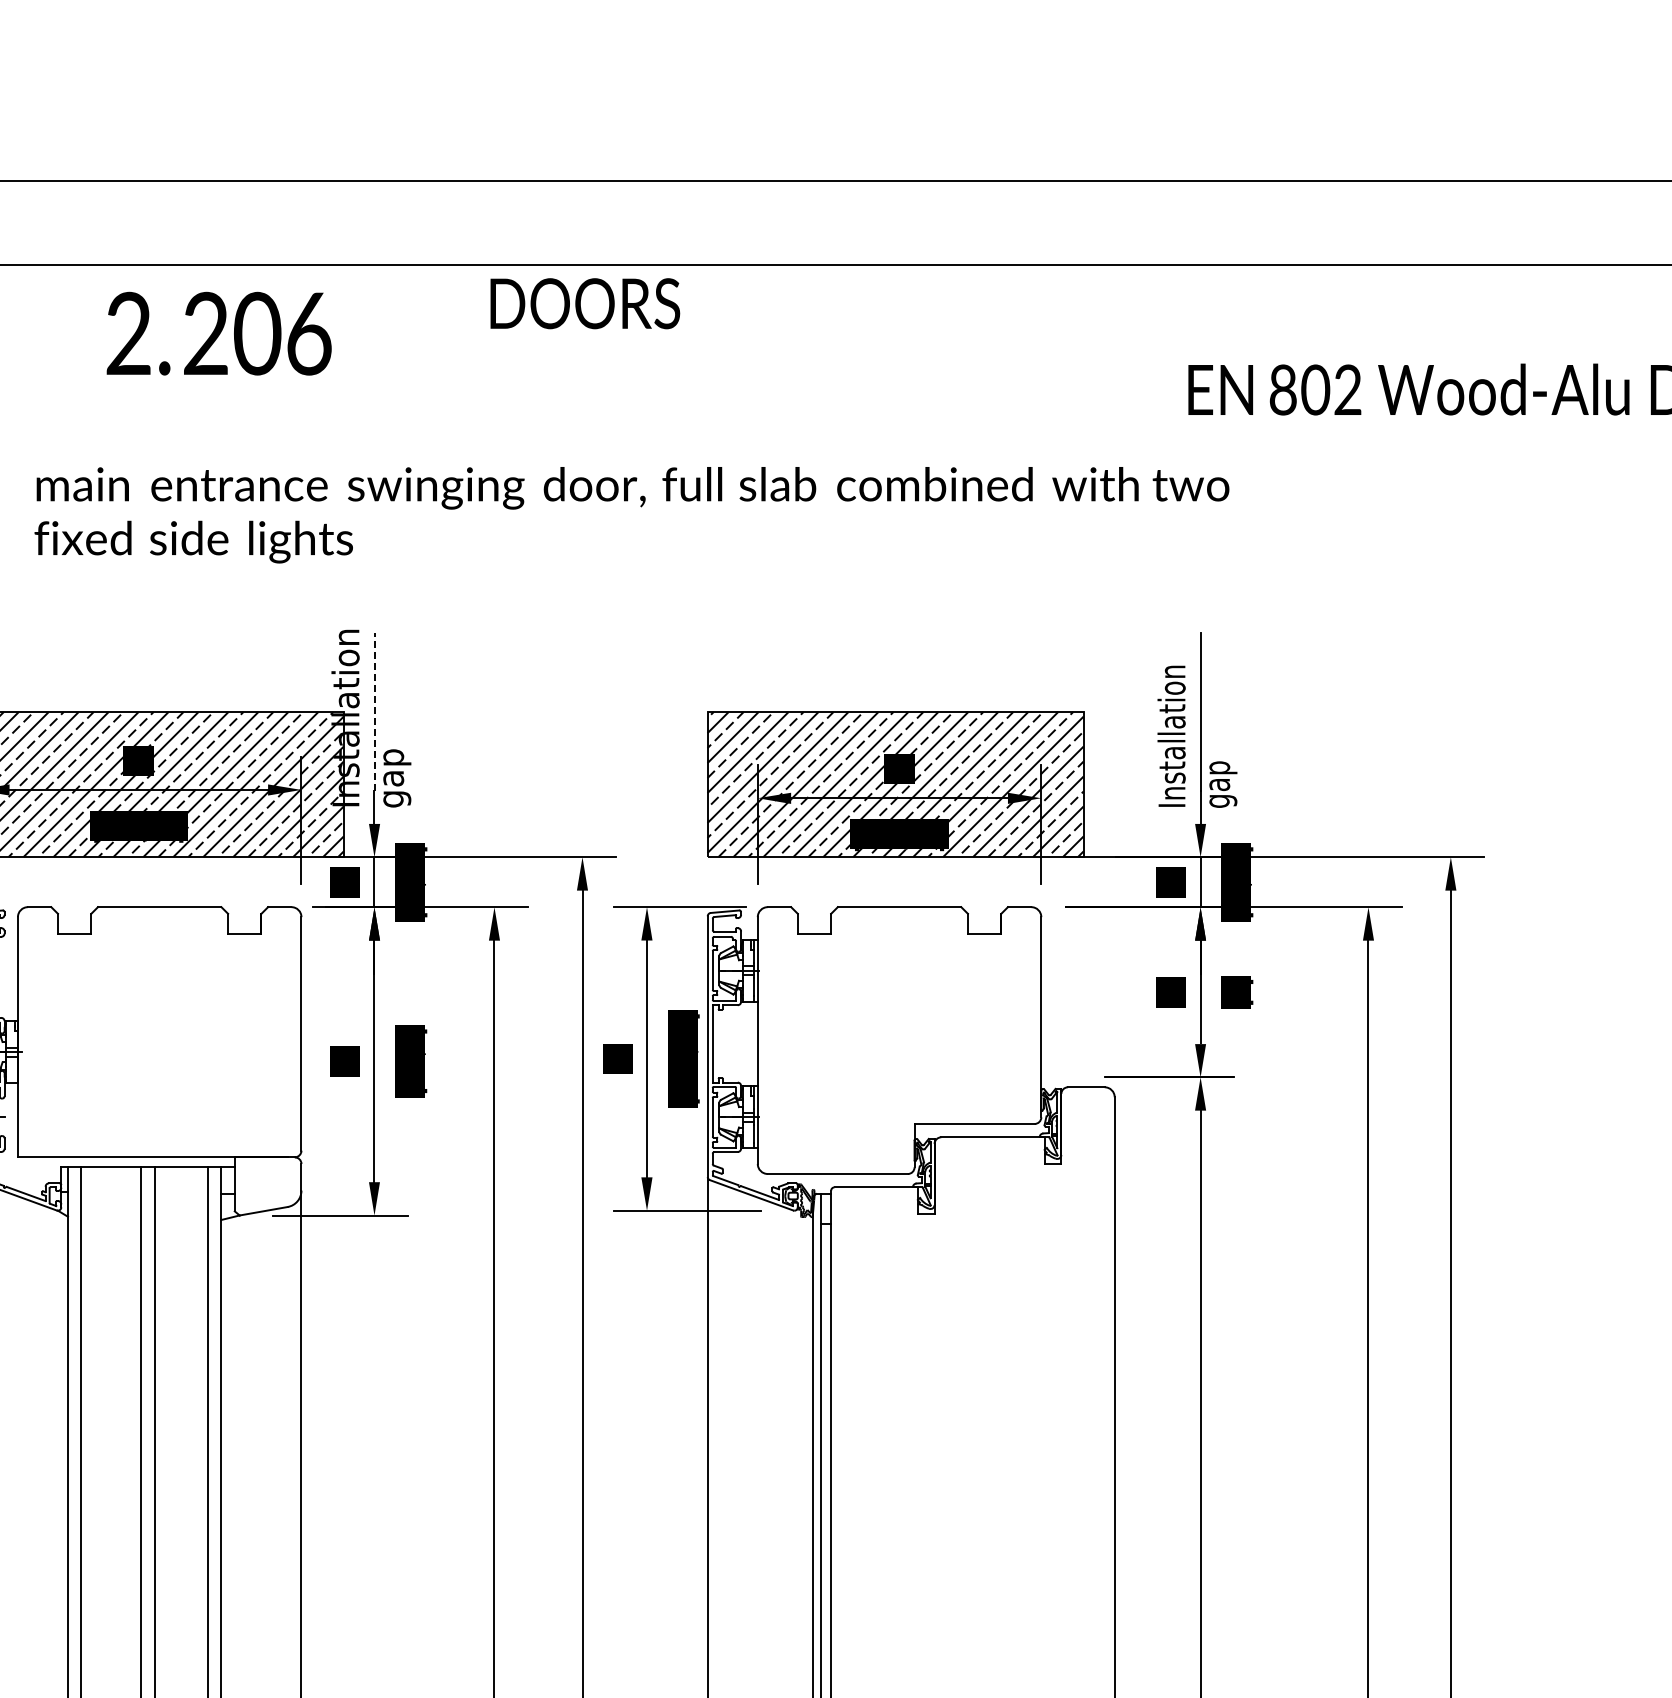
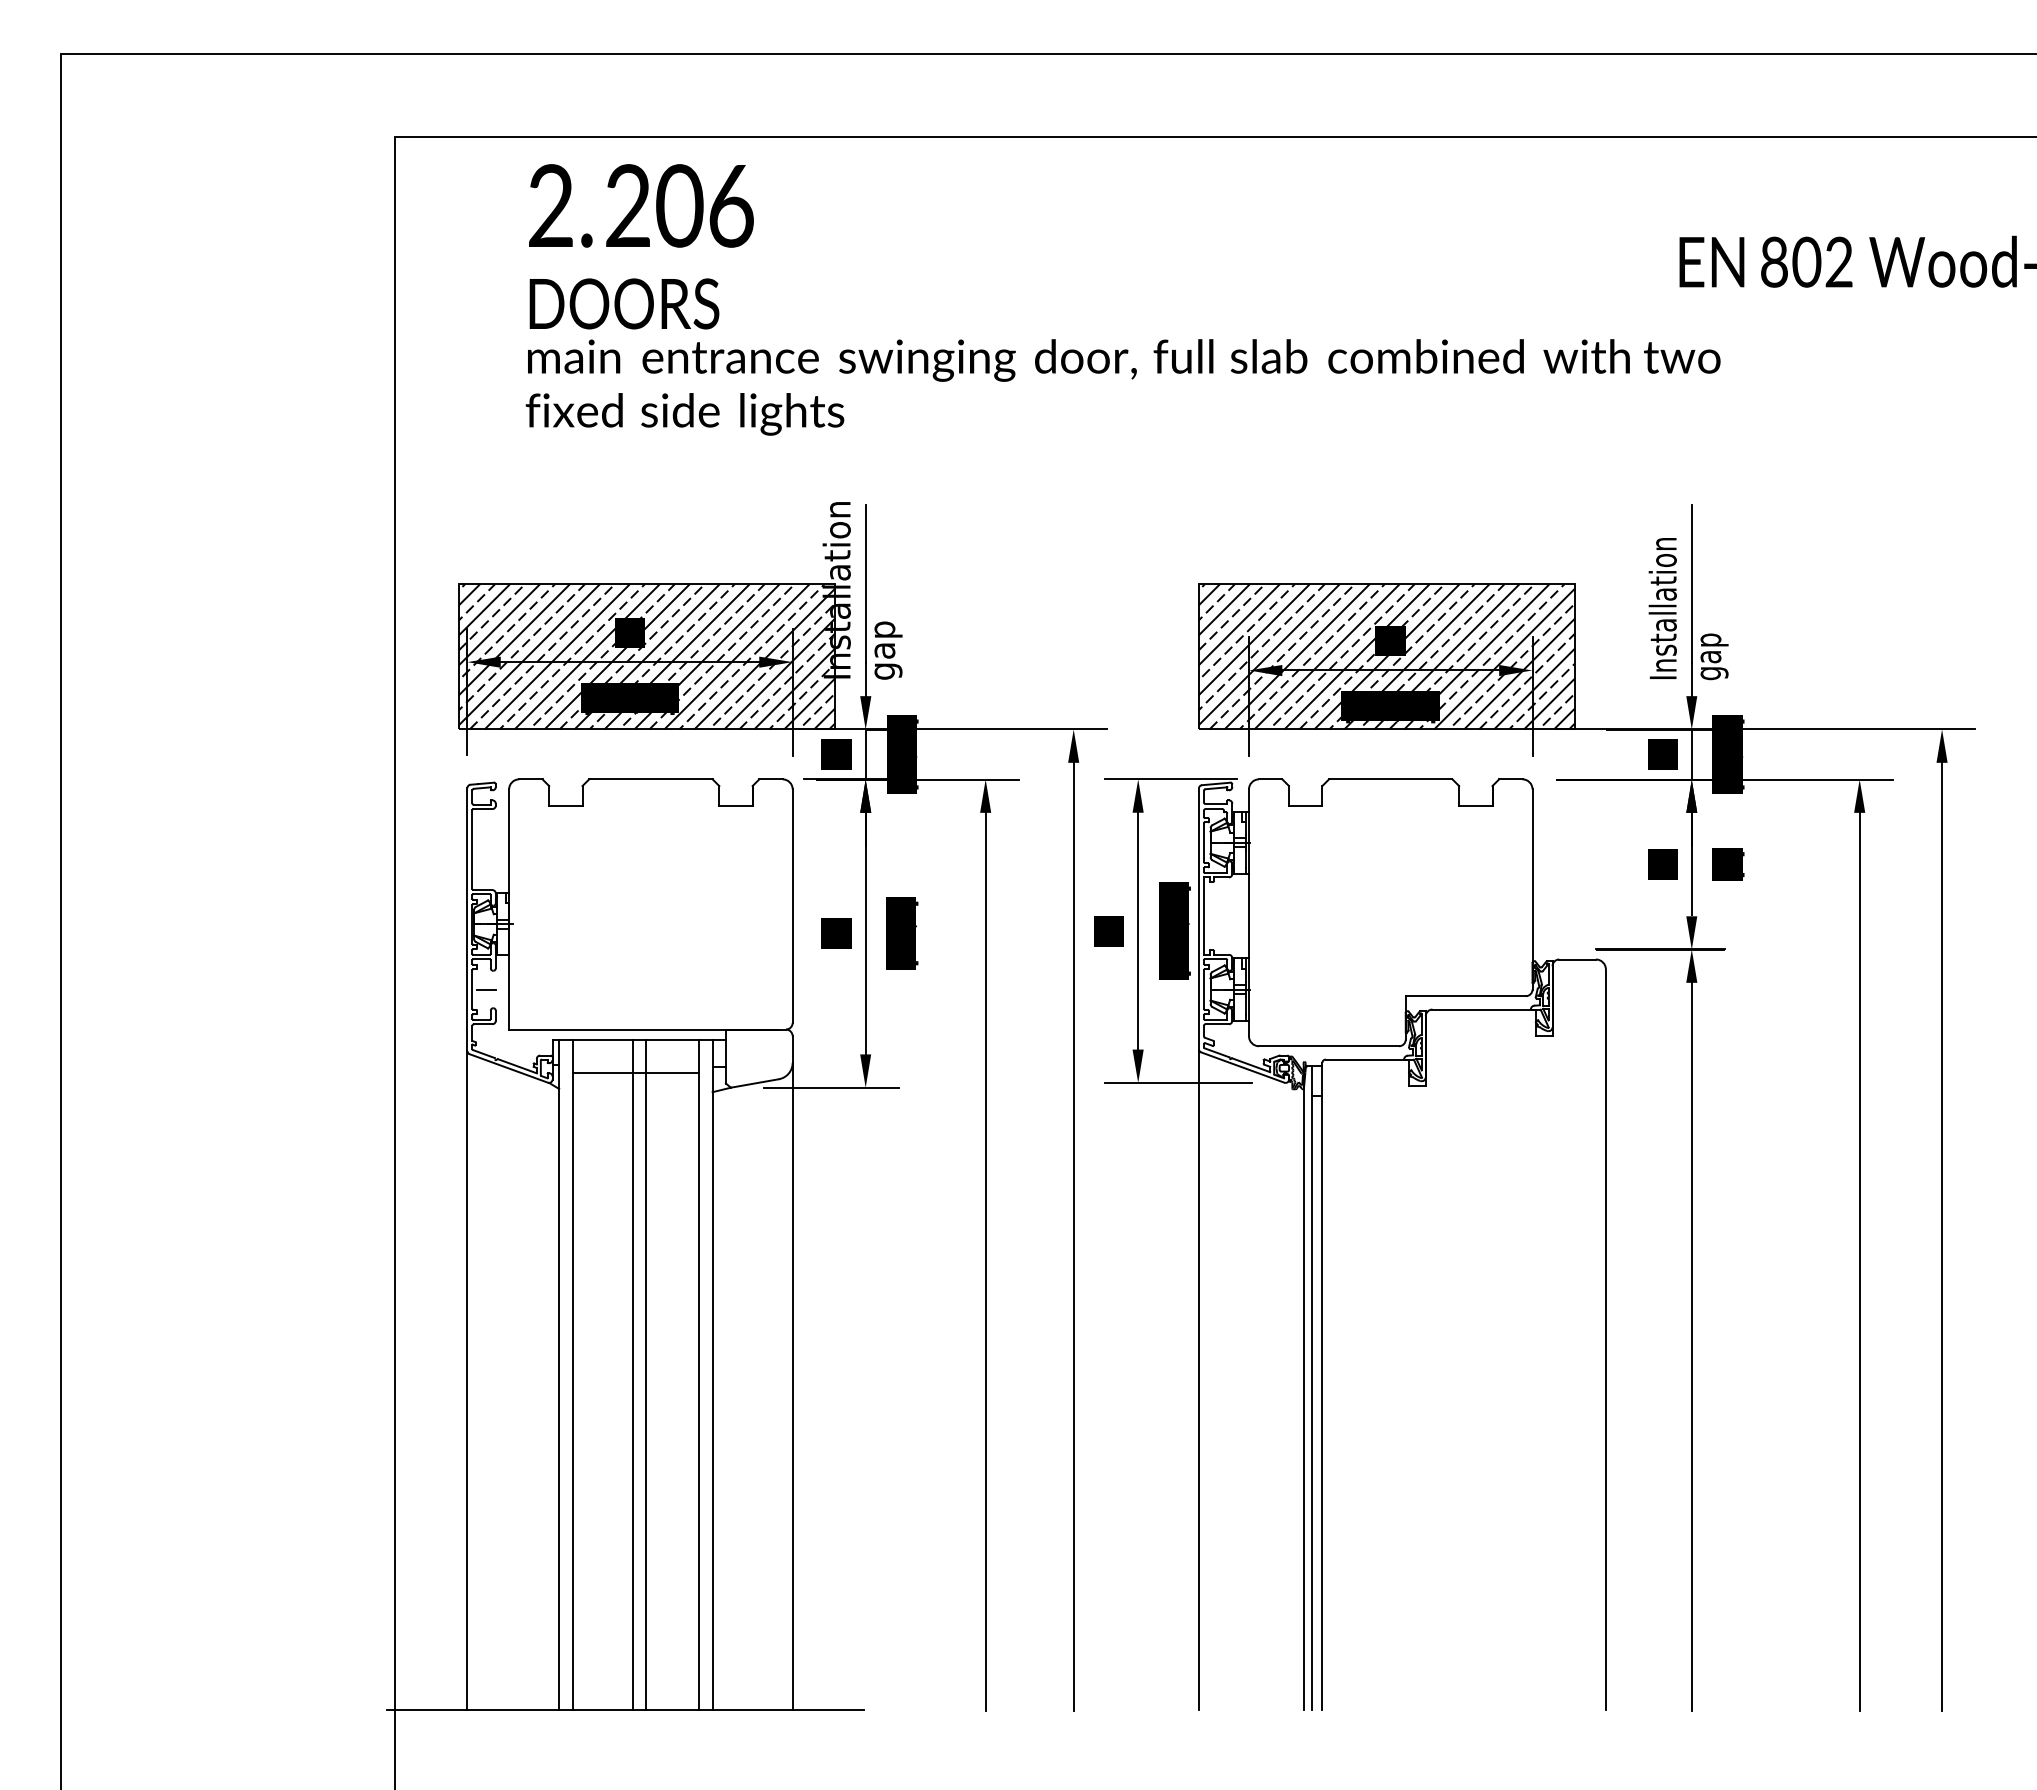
text: (585, 303) -> (624, 303), moved
text: (219, 333) -> (641, 205), moved
line: (374, 712) -> (865, 584), dashed -> solid
line: (144, 1200) -> (635, 1072), added

